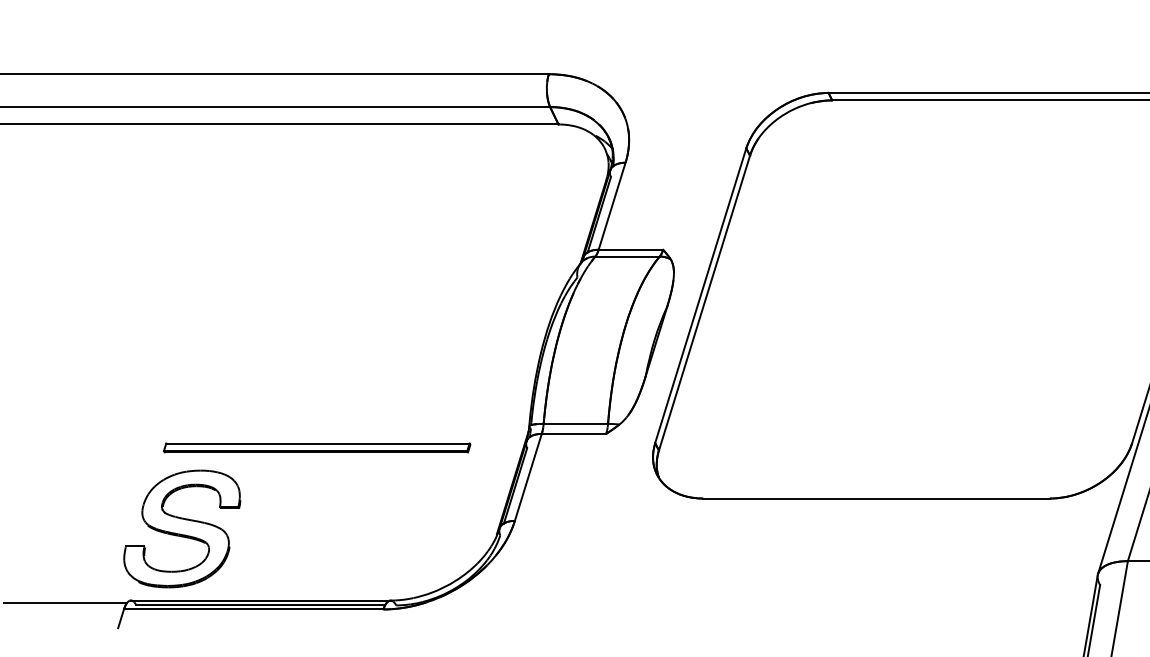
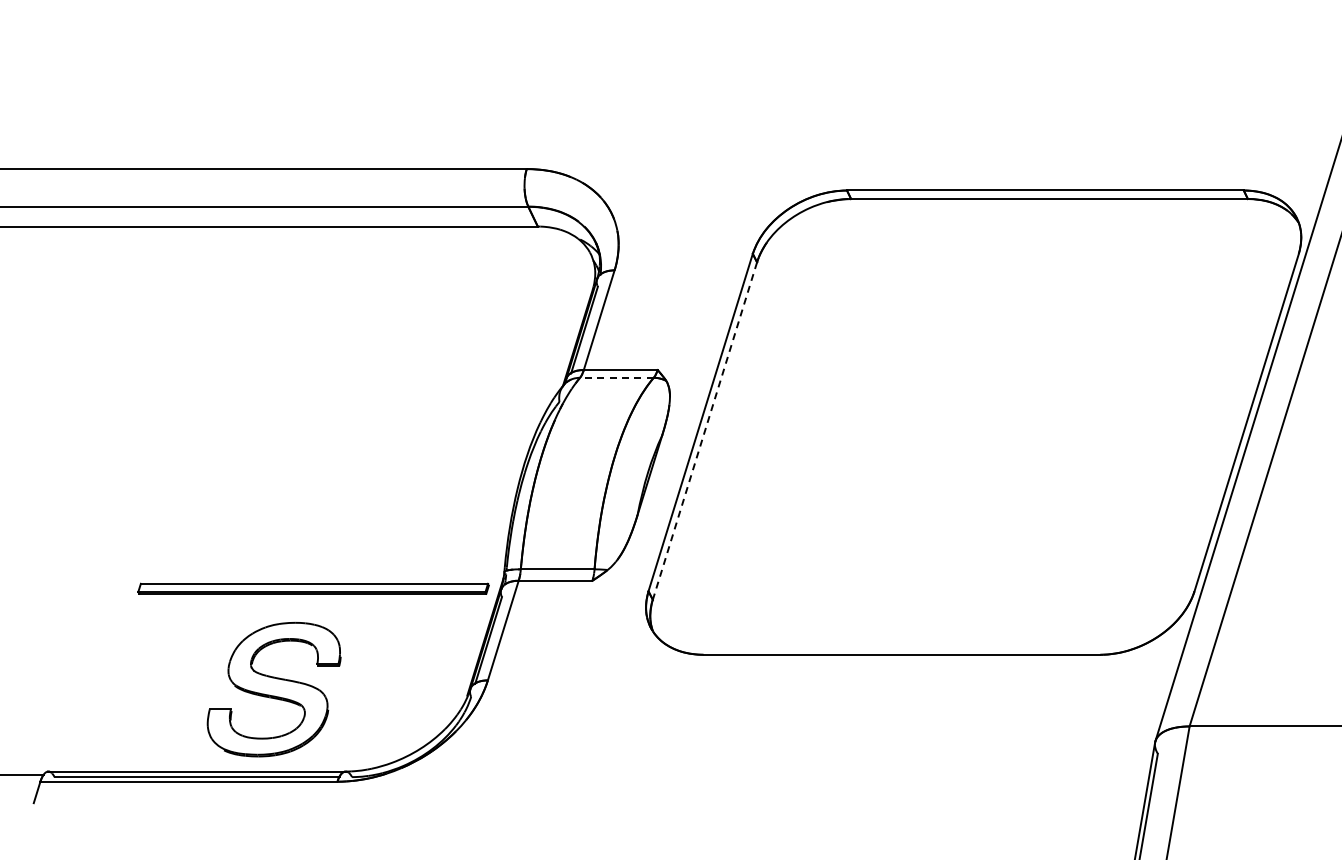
line: (627, 256) -> (616, 377), solid -> dashed
line: (704, 303) -> (704, 431), solid -> dashed
part: (317, 447) -> (313, 588), moved
part: (181, 528) -> (273, 689), moved

